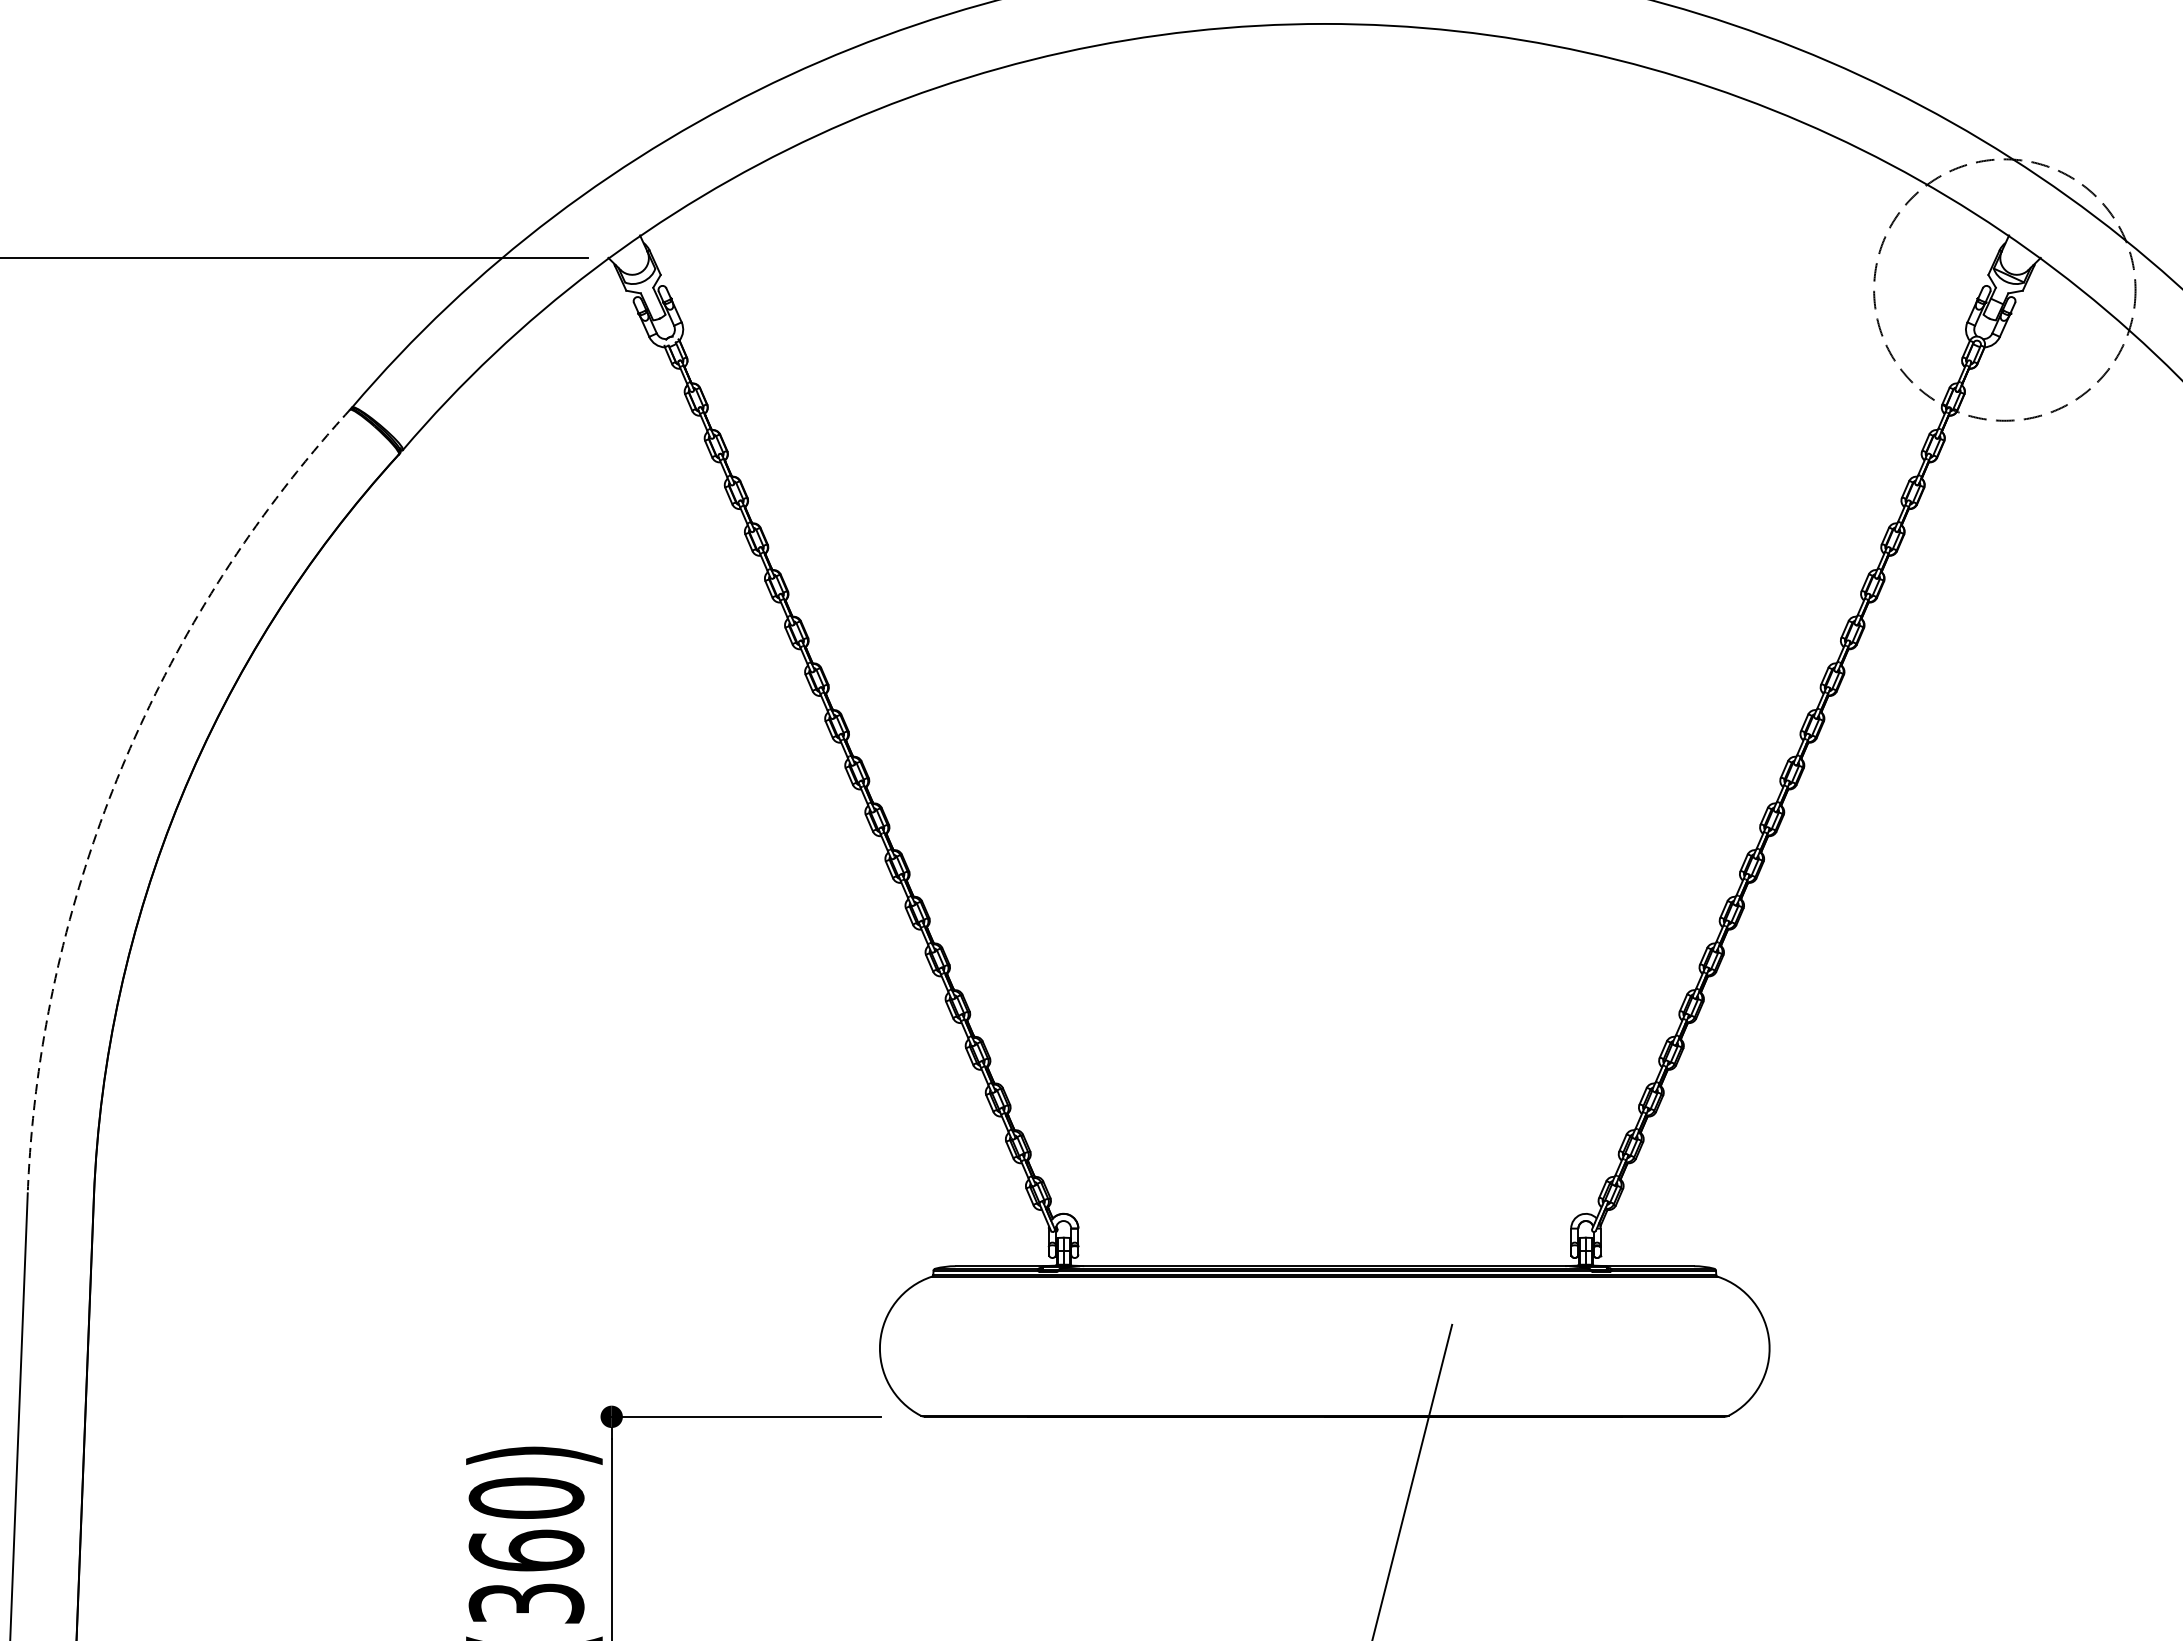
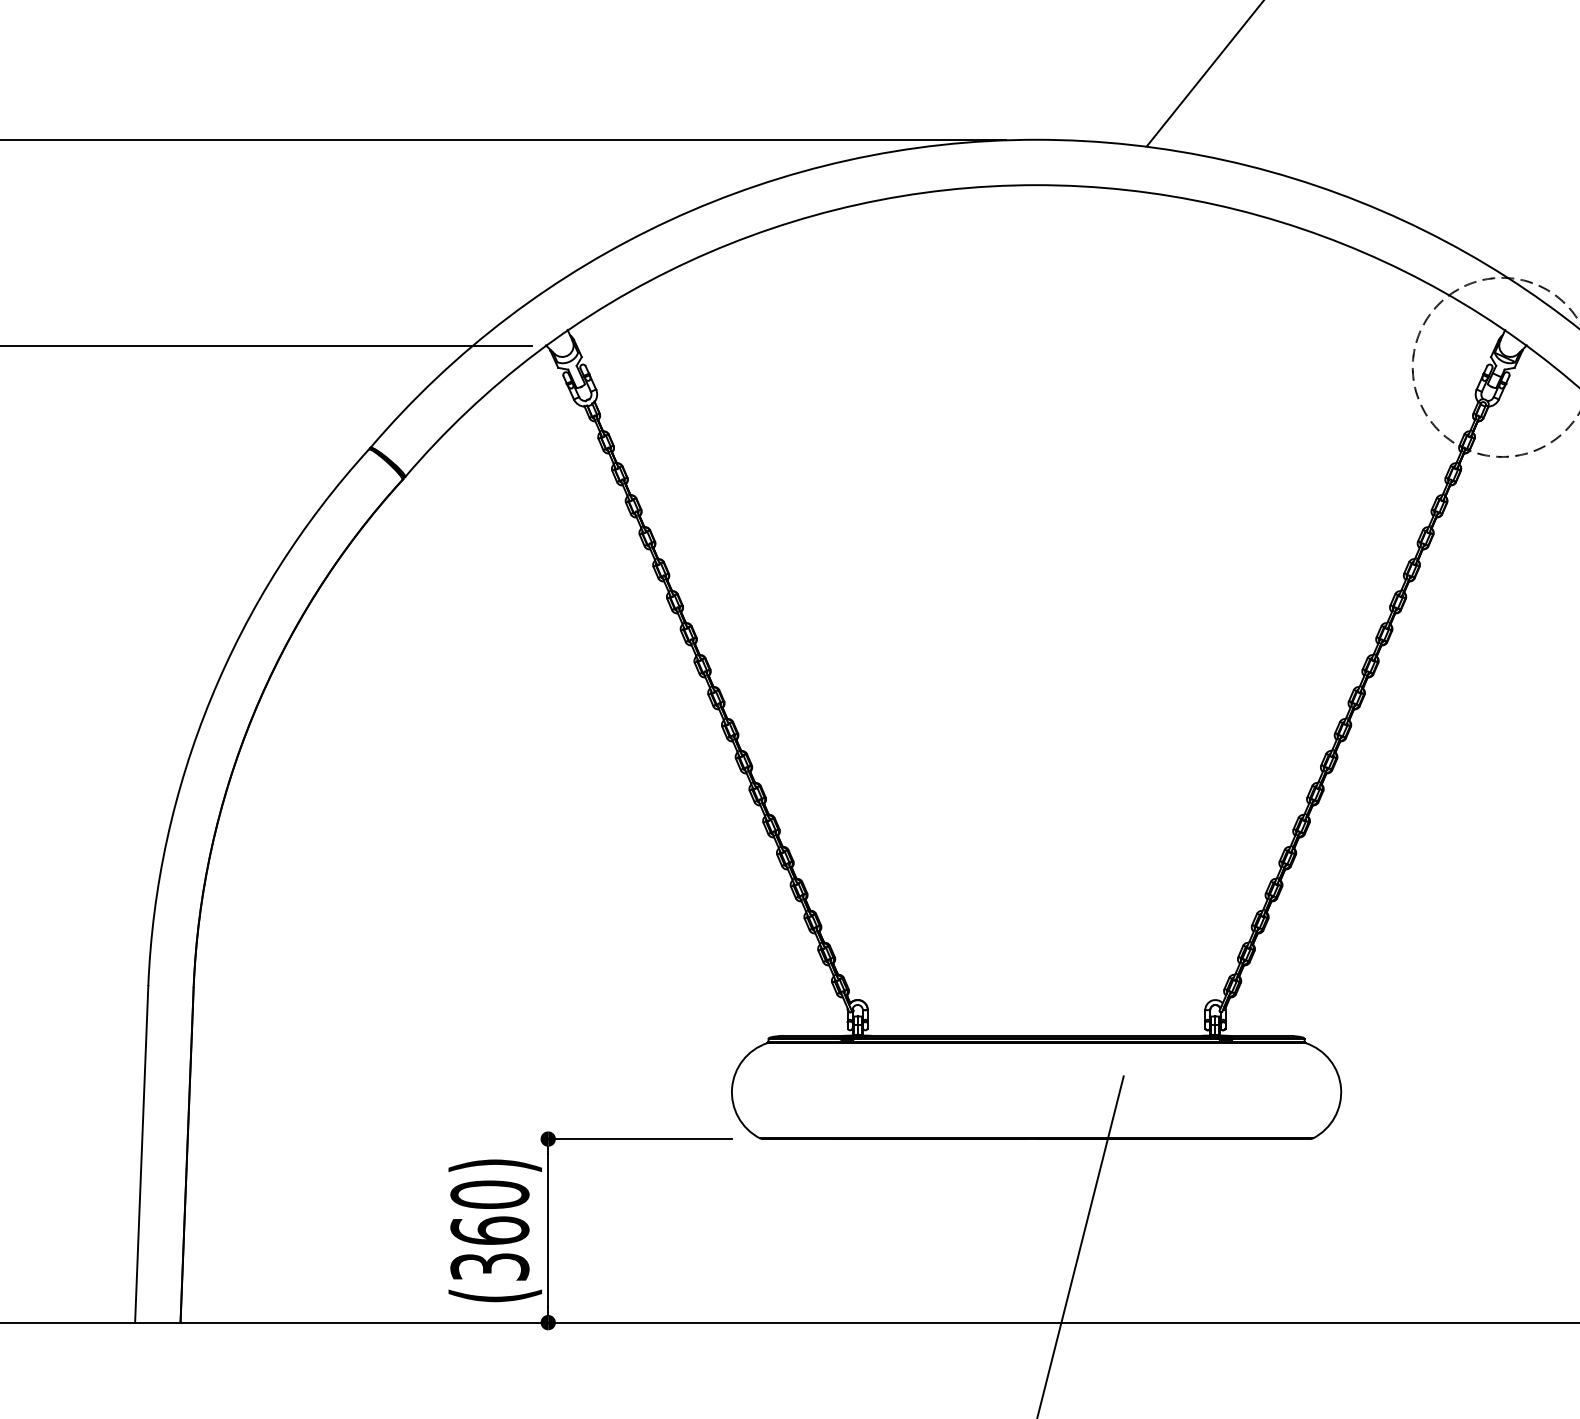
line: (120, 773) -> (211, 698), dashed -> solid

